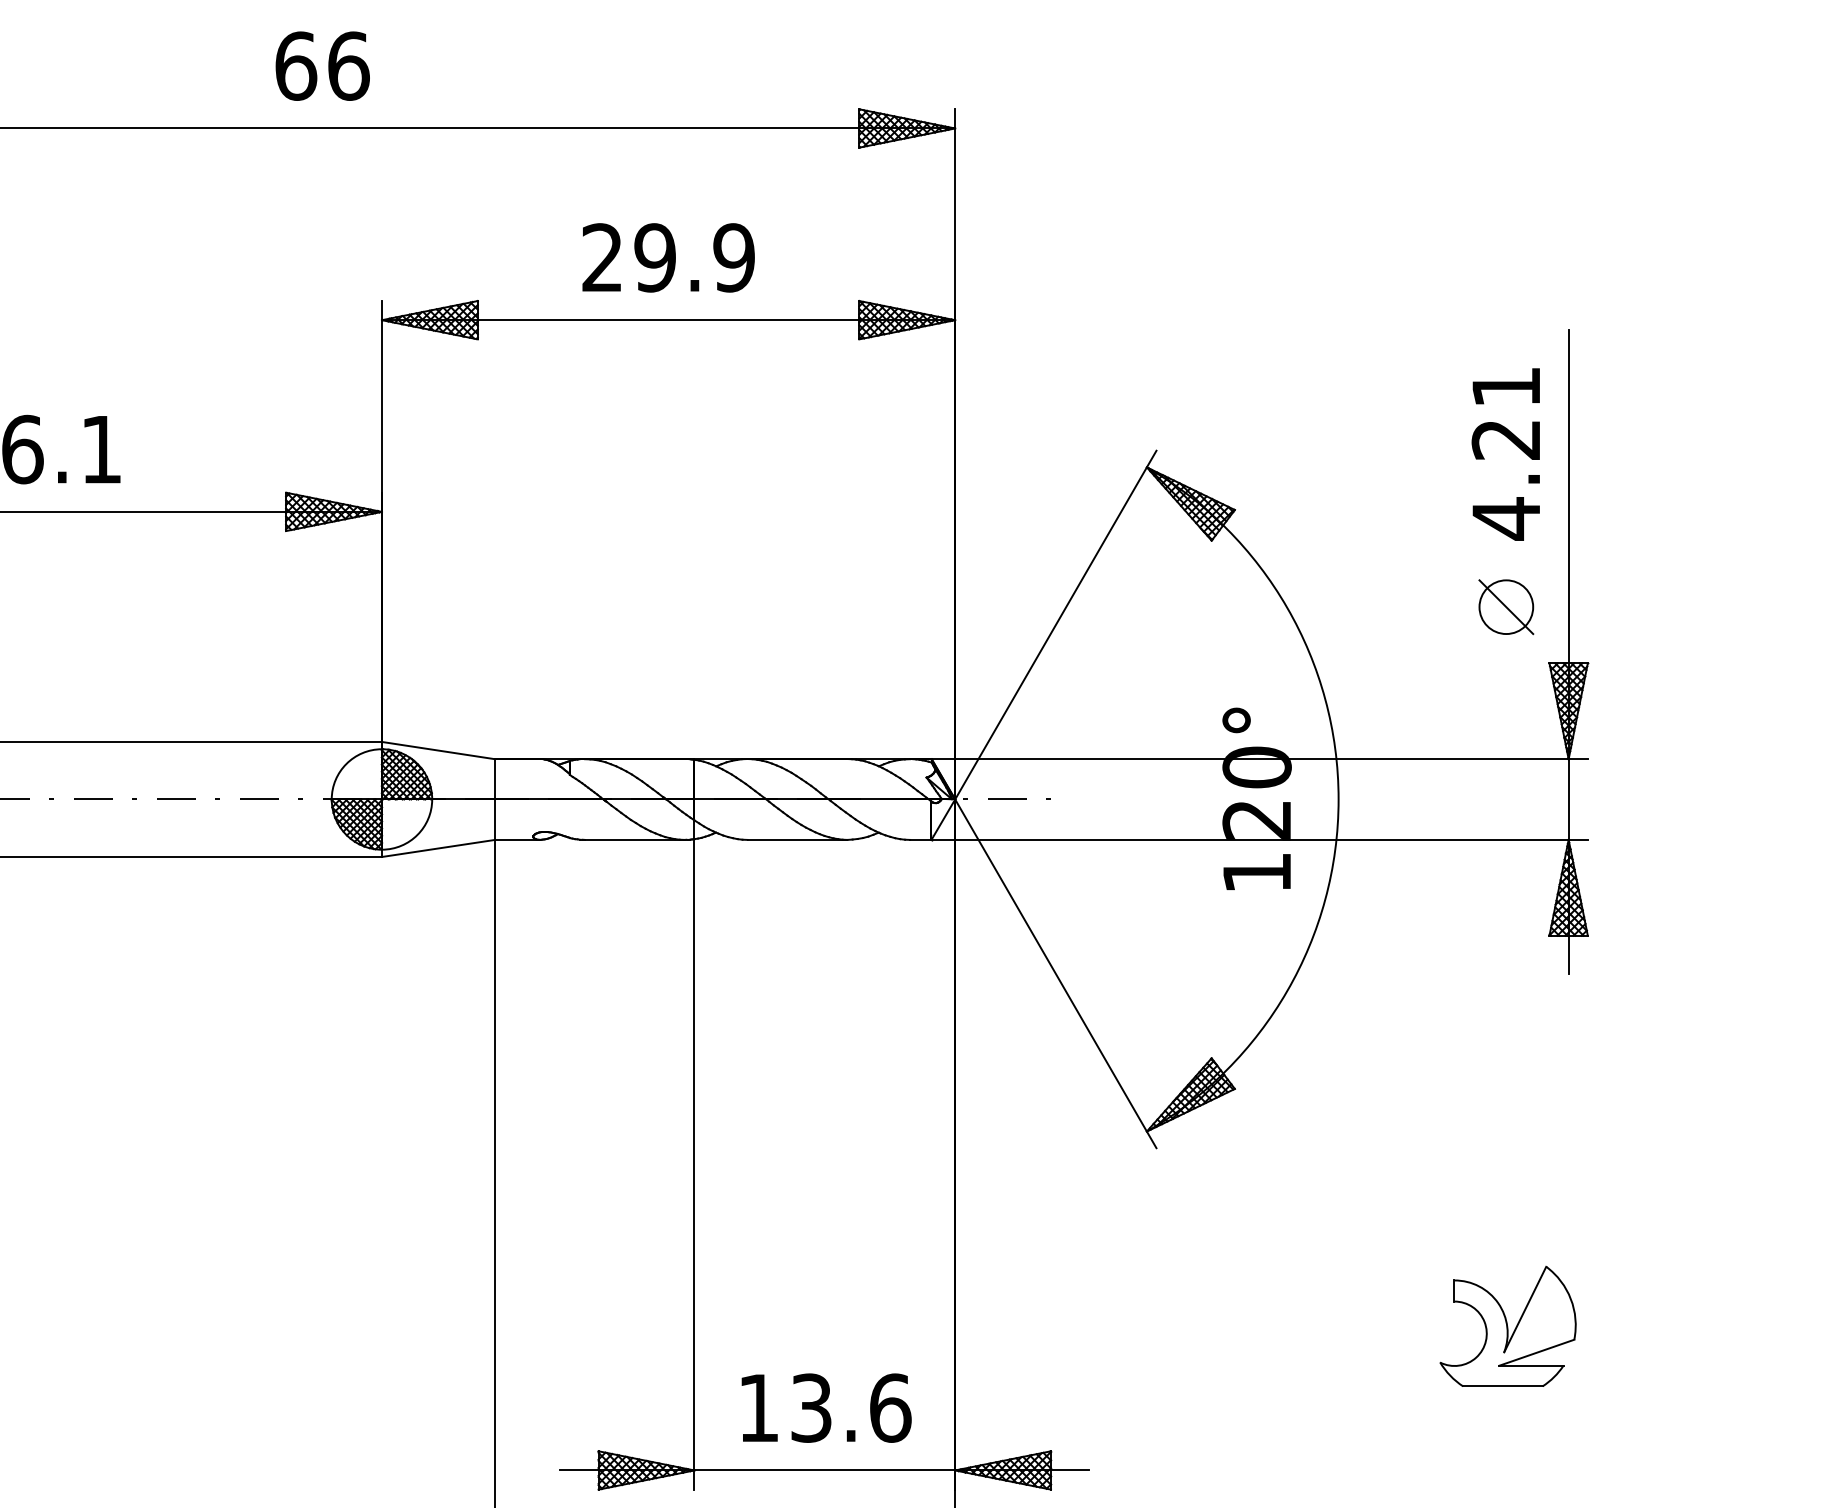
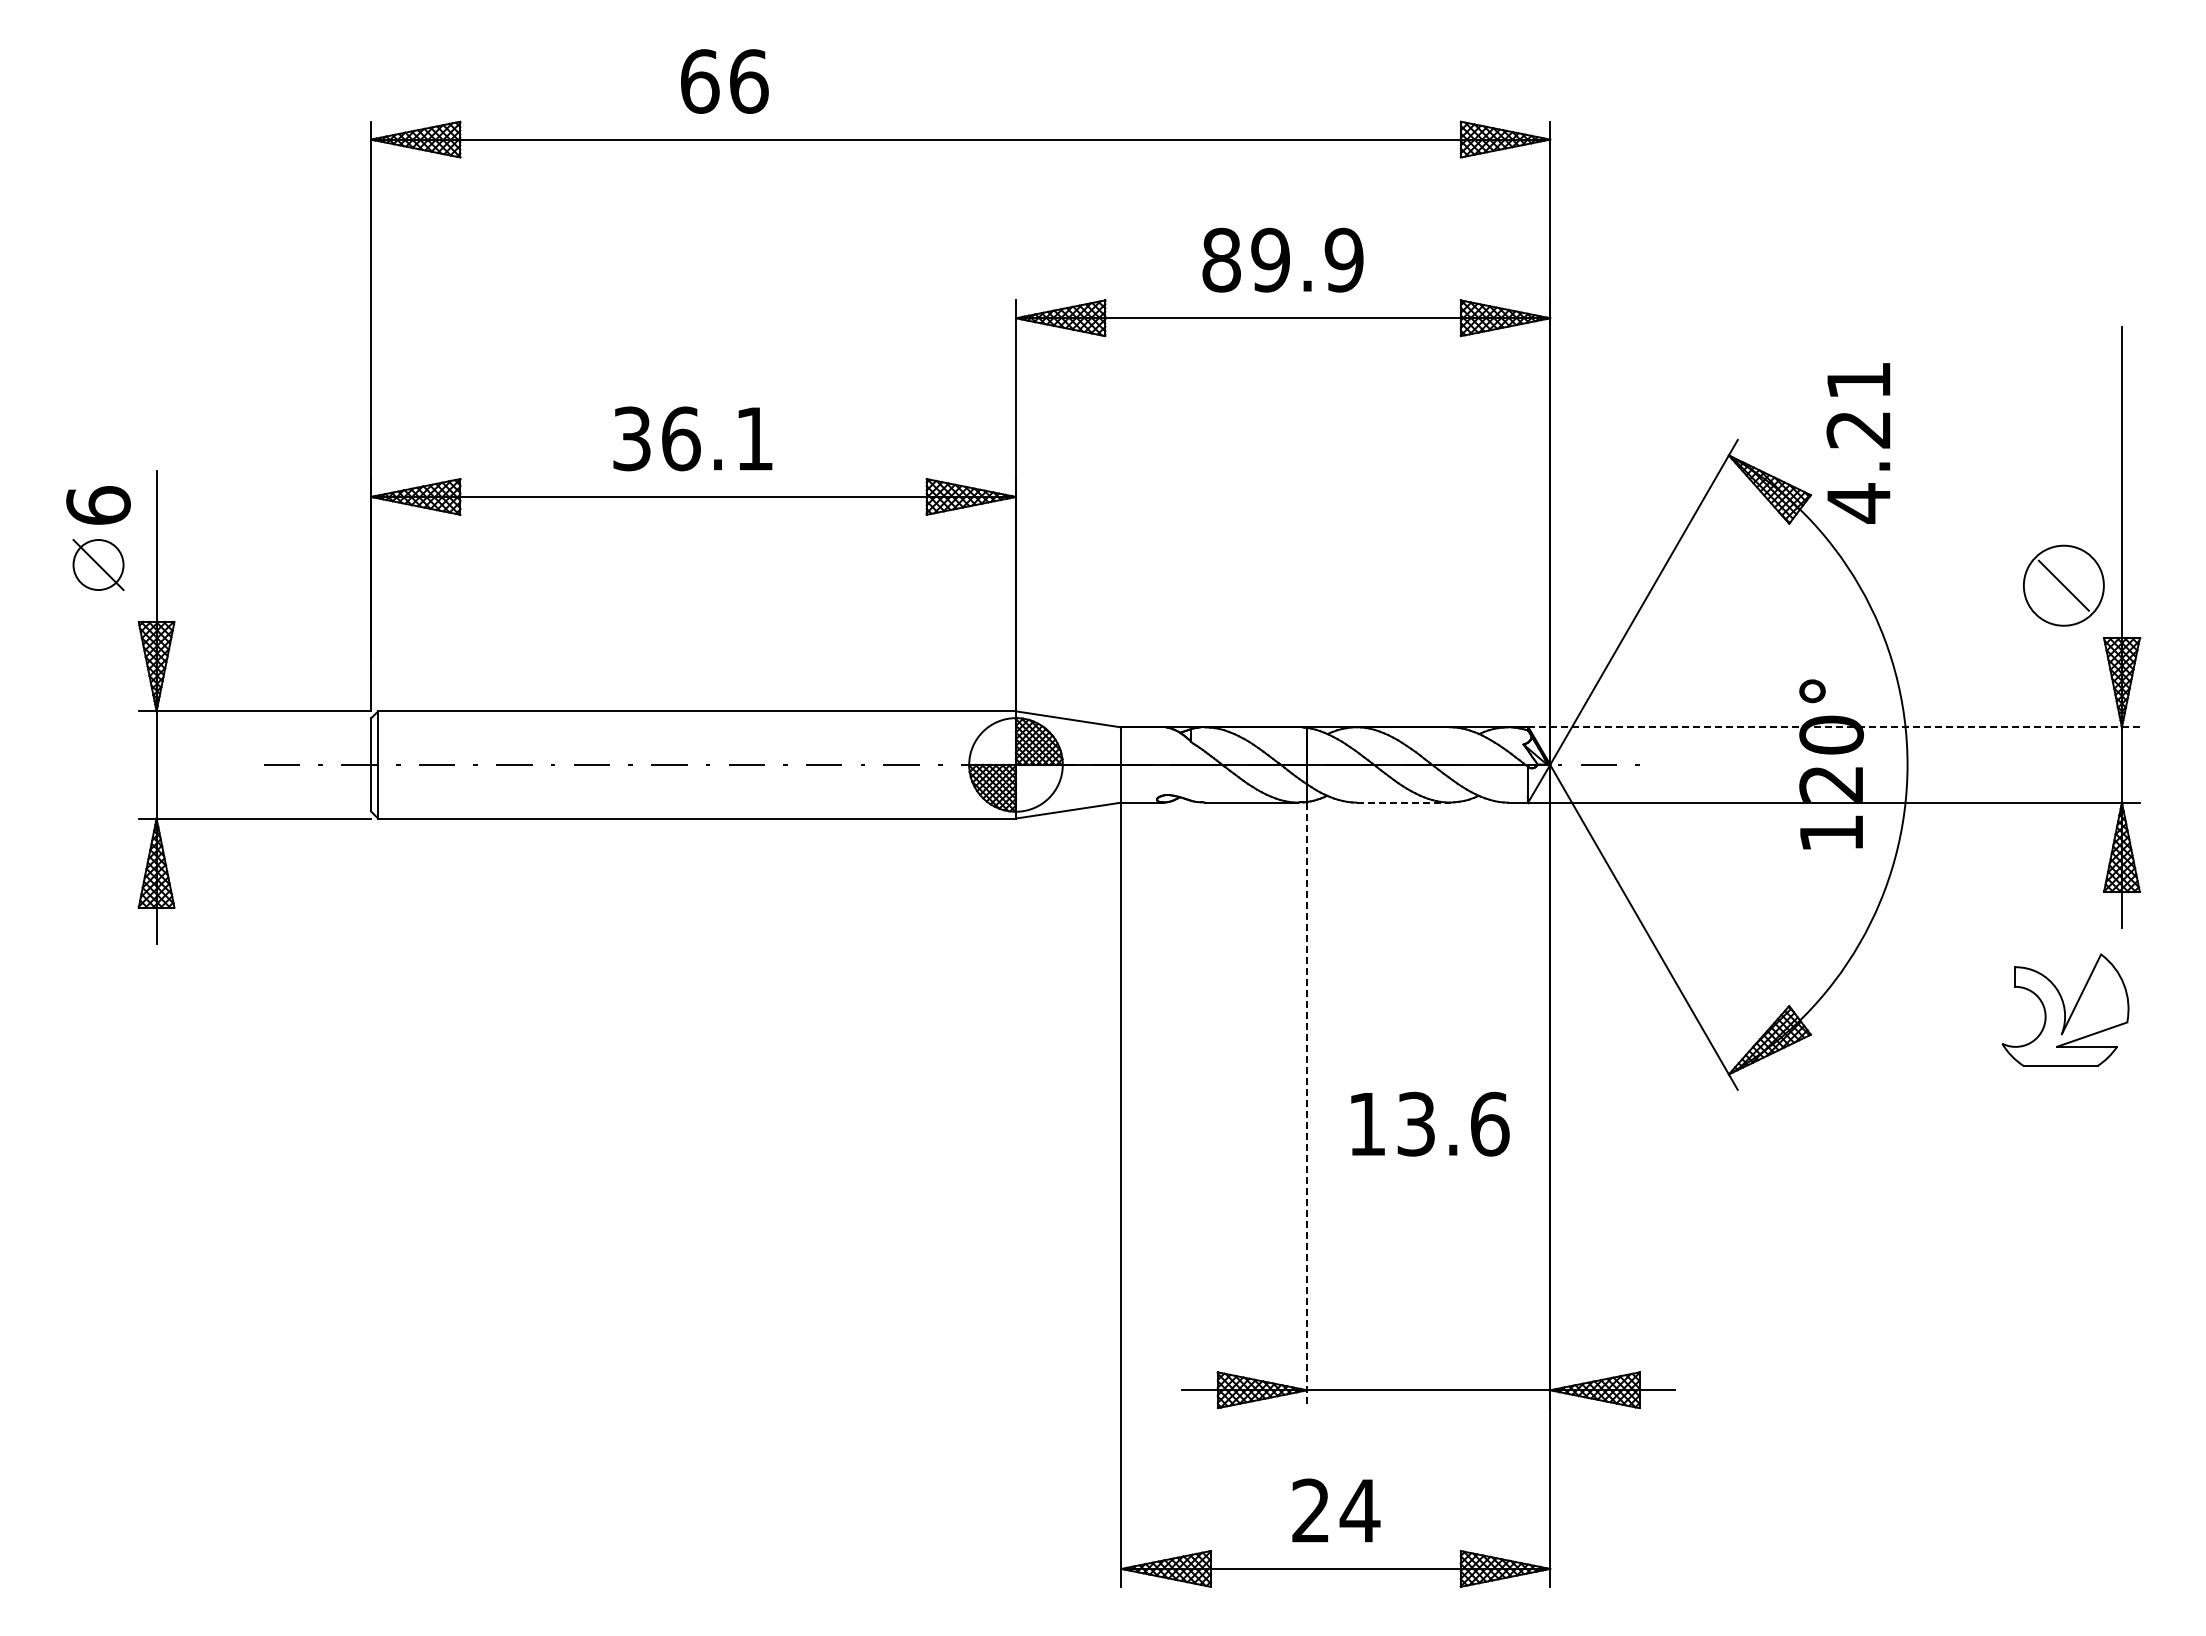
text: (322, 66) -> (724, 81), moved
text: (602, 257) -> (1221, 259), 29.9 -> 89.9
text: (1505, 454) -> (1858, 443), moved
circle: (1505, 606) -> (2063, 585), size x1.6
line: (1260, 759) -> (1834, 727), solid -> dashed
line: (797, 839) -> (1403, 802), solid -> dashed
line: (694, 1164) -> (1307, 1105), solid -> dashed
part: (1508, 1325) -> (2065, 1009), moved
text: (826, 1407) -> (1430, 1123), moved

